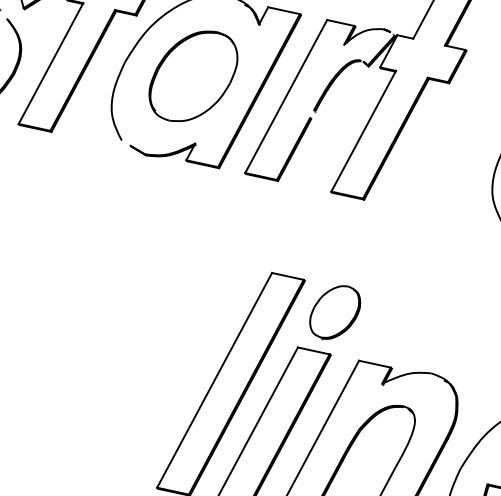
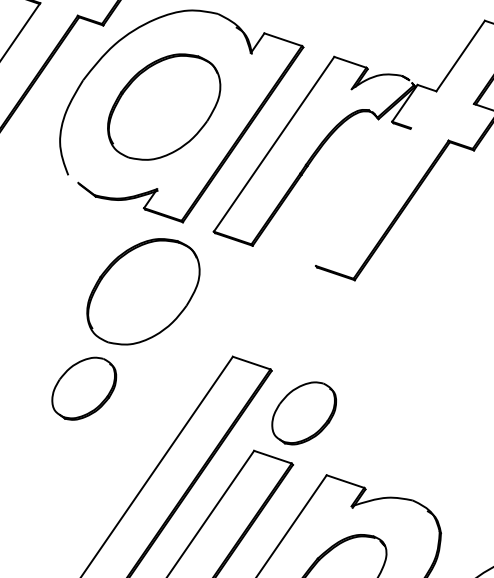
line: (363, 130) -> (363, 196), removed
part: (193, 227) -> (143, 290), added
part: (154, 312) -> (84, 388), added

